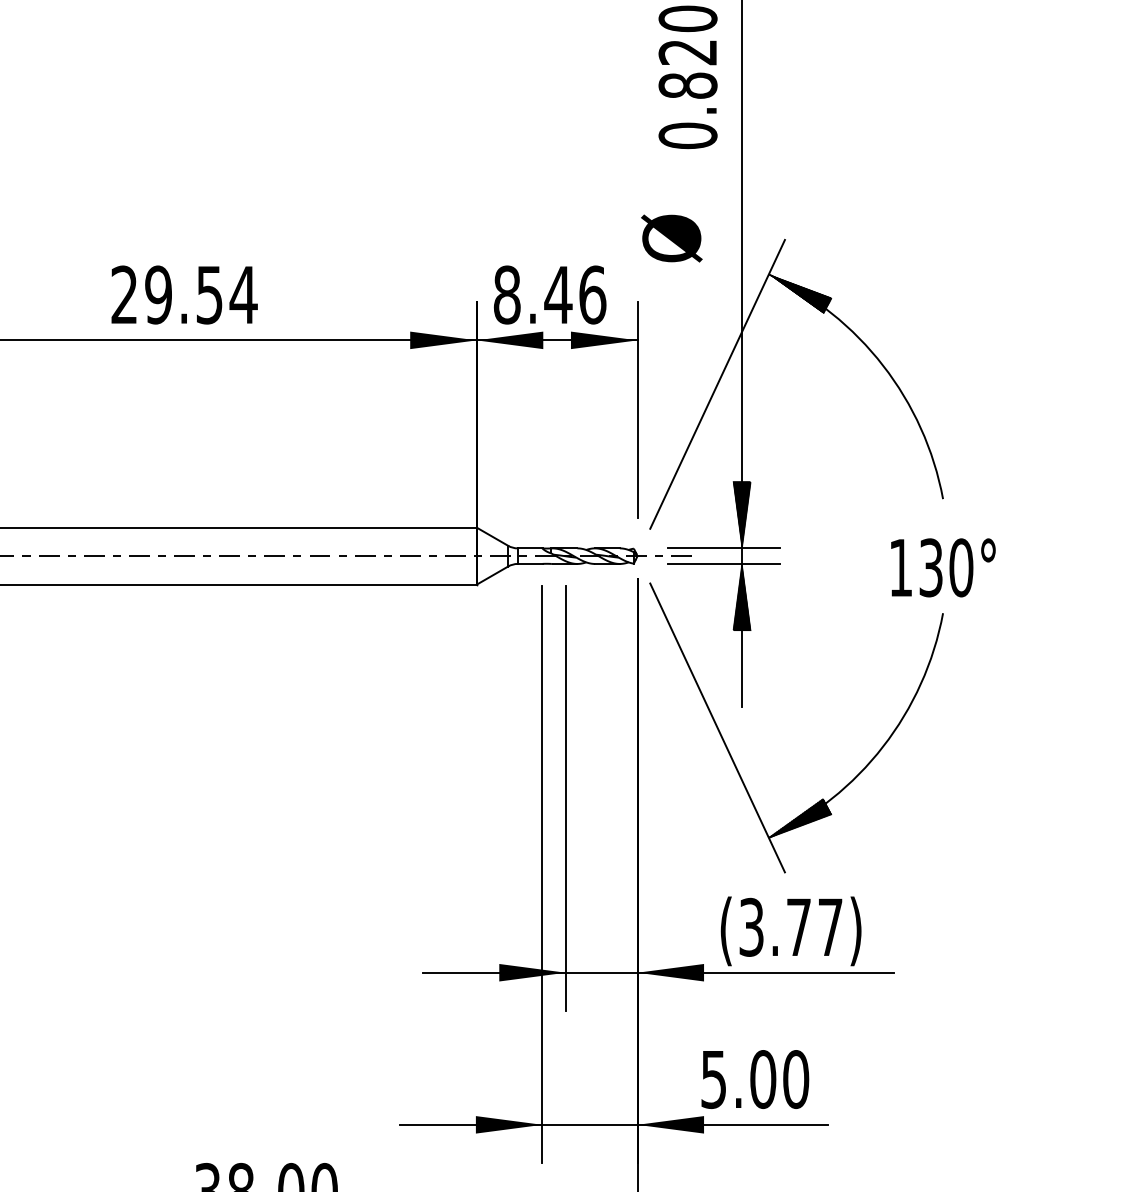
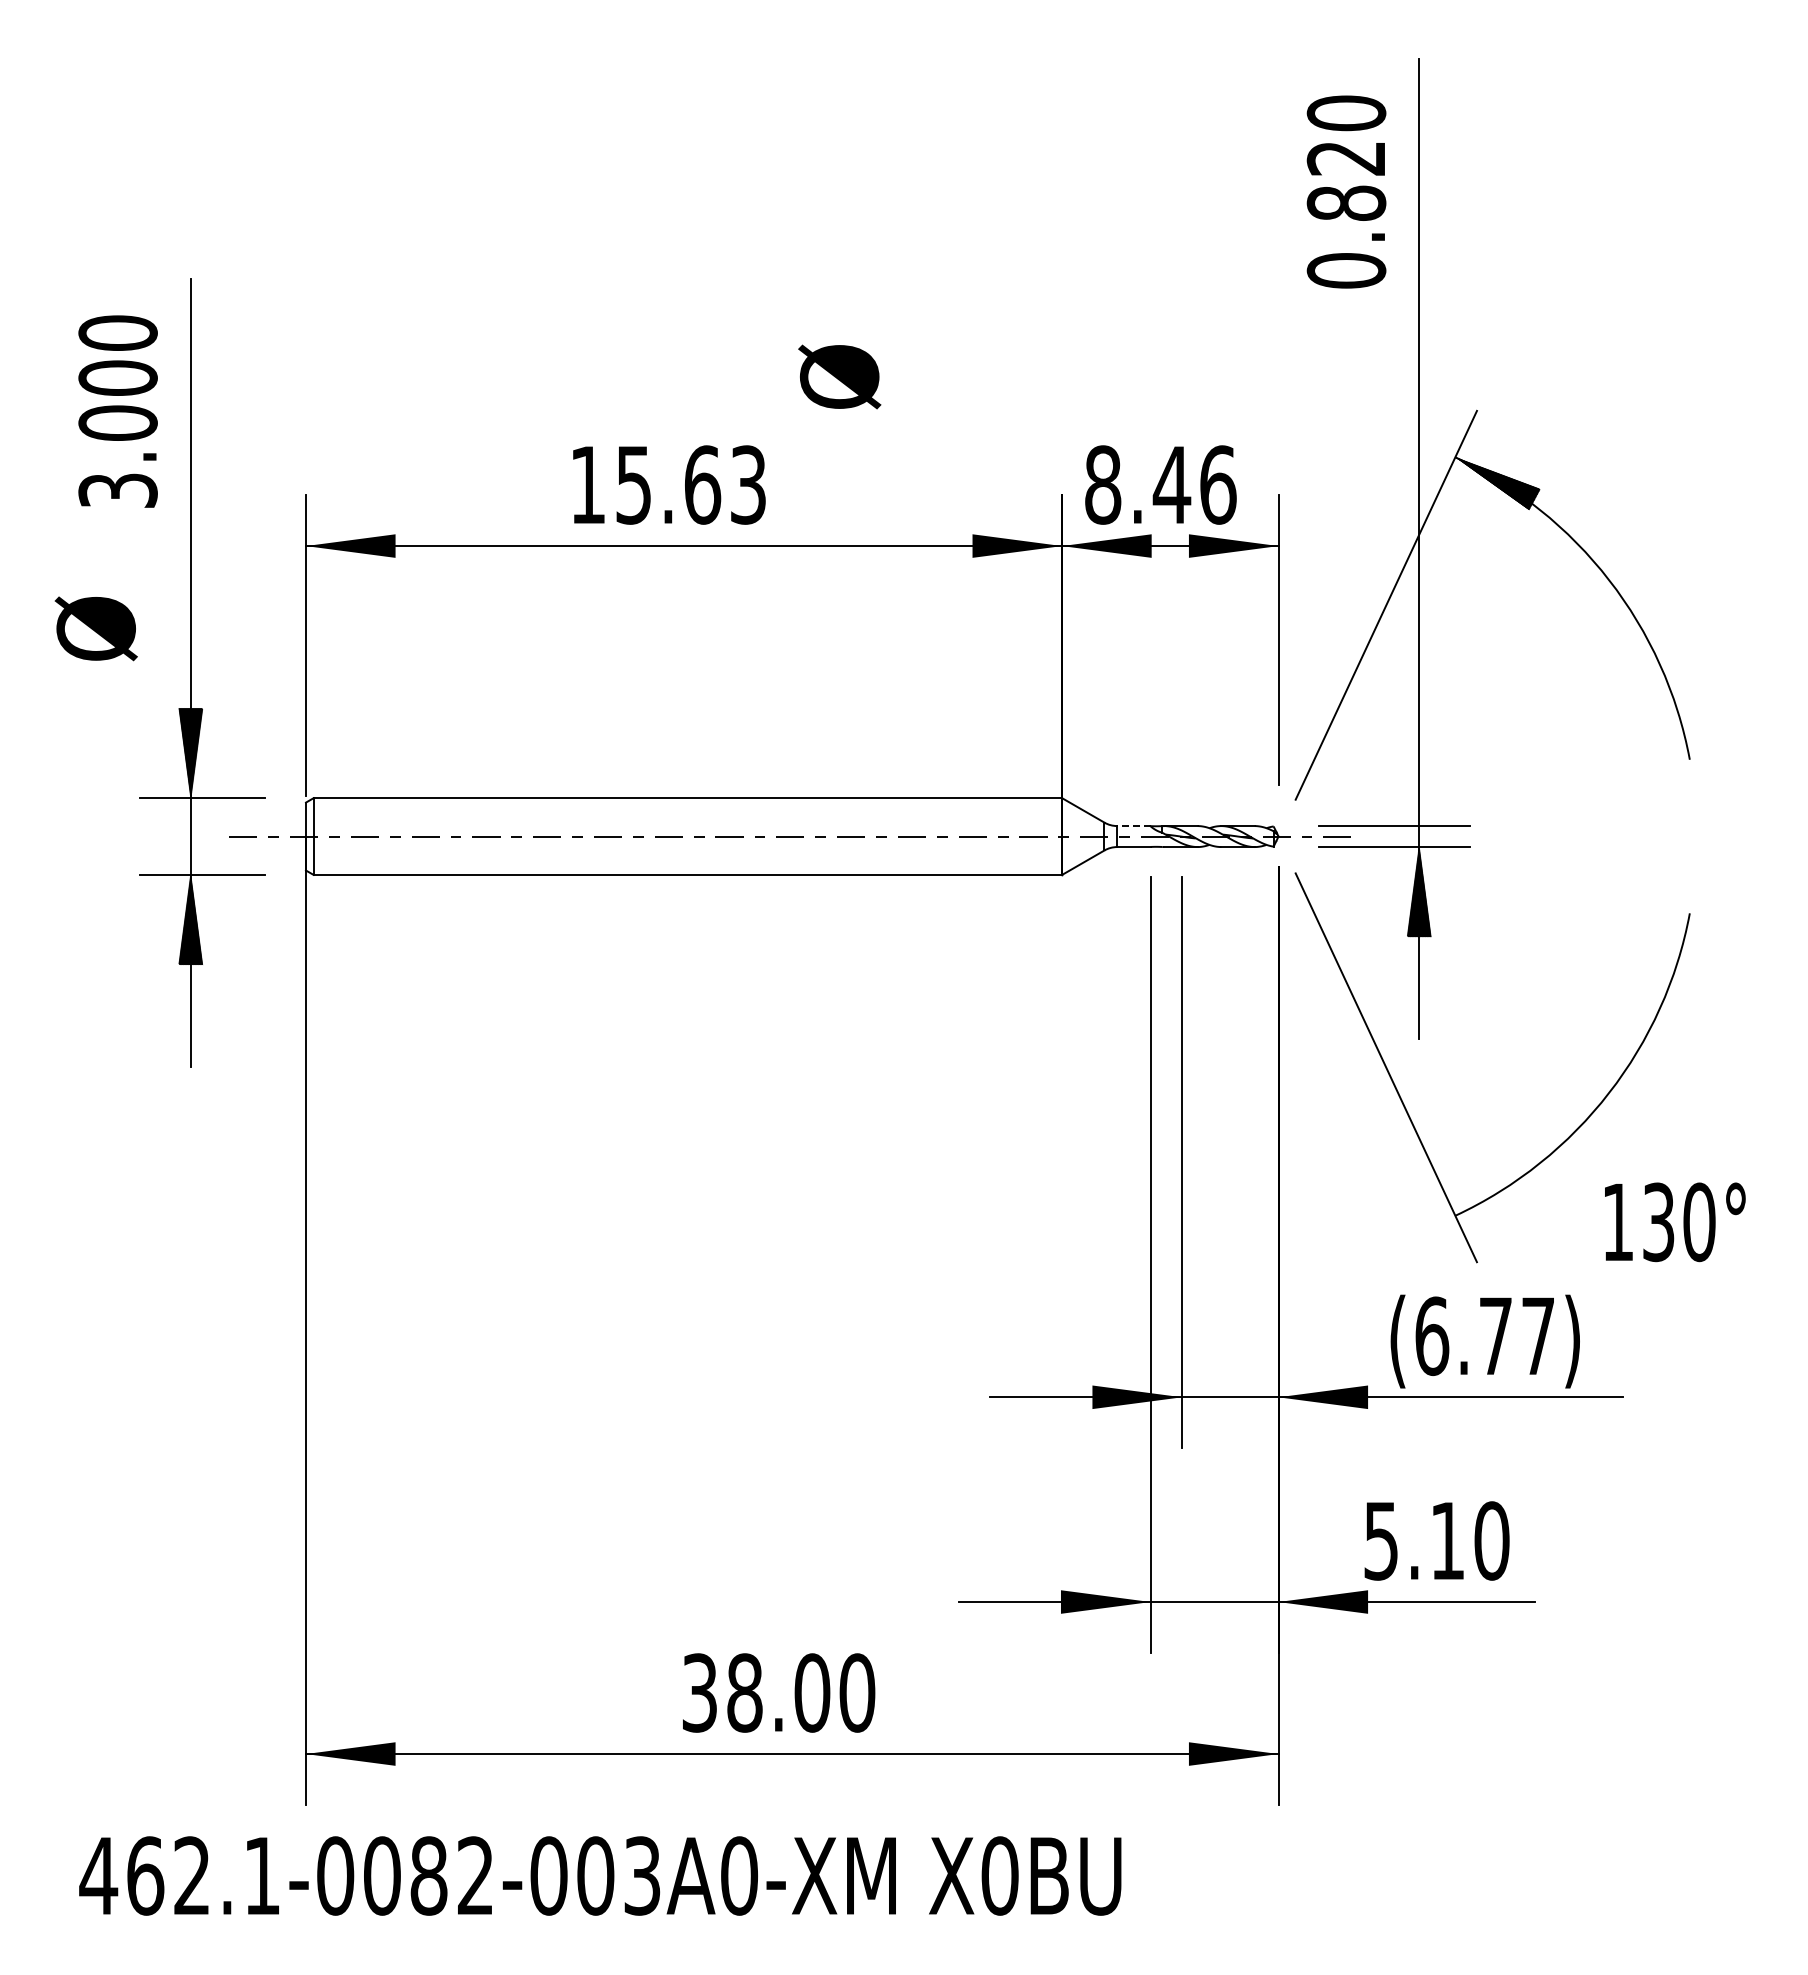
text: (671, 238) -> (839, 376), moved
text: (184, 294) -> (668, 484), 29.54 -> 15.63
hatch: (742, 514) -> (1419, 780), removed
line: (529, 548) -> (1133, 826), solid -> dashed
text: (943, 568) -> (1675, 1222), moved
hatch: (800, 818) -> (1497, 1189), removed
text: (751, 927) -> (1432, 1336), (3.77) -> (6.77)
text: (763, 1079) -> (1447, 1540), 5.00 -> 5.10

